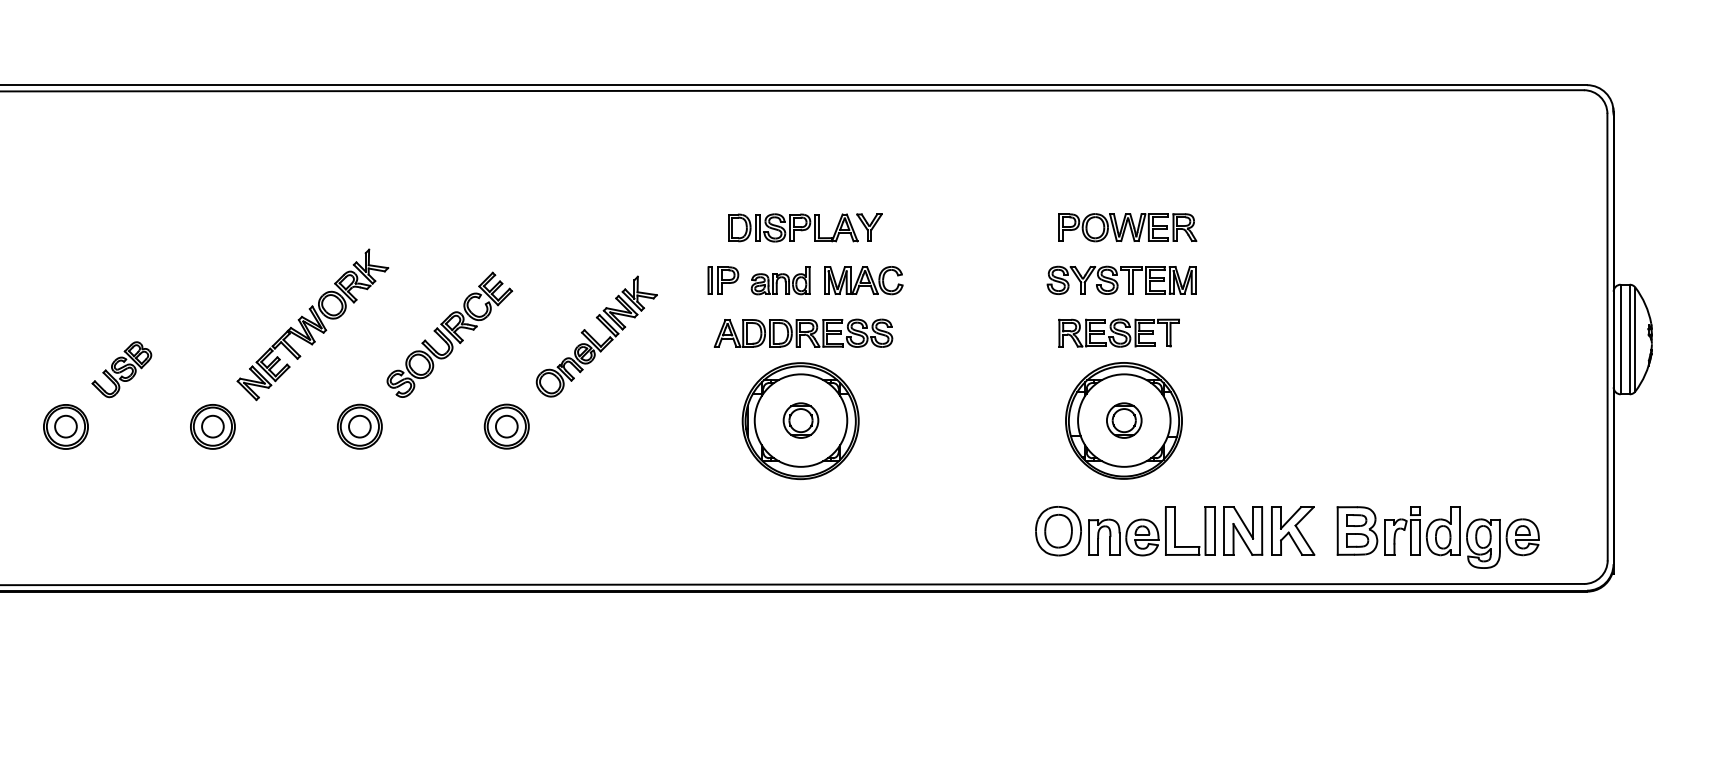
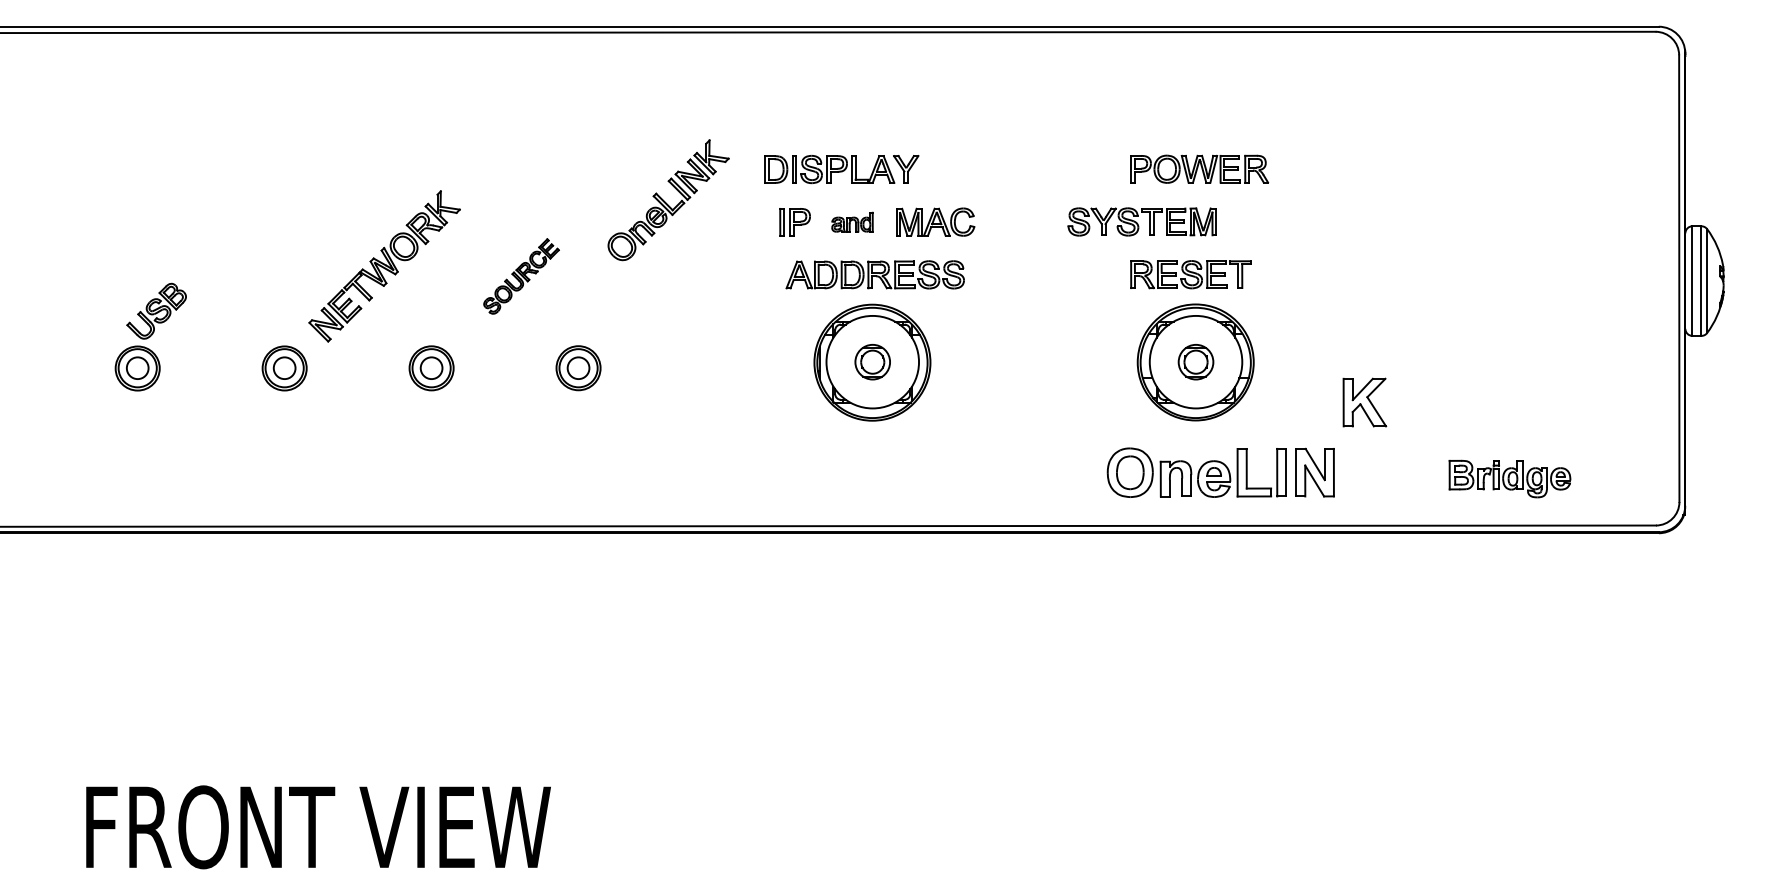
part: (804, 227) -> (841, 169), moved
part: (780, 279) -> (852, 221), size x0.7
part: (1120, 279) -> (1141, 221), moved
part: (449, 334) -> (521, 276), size x0.6
part: (596, 336) -> (668, 200), moved
part: (121, 368) -> (156, 310), moved
part: (1292, 530) -> (1364, 402), moved
part: (1437, 536) -> (1509, 478), size x0.6

